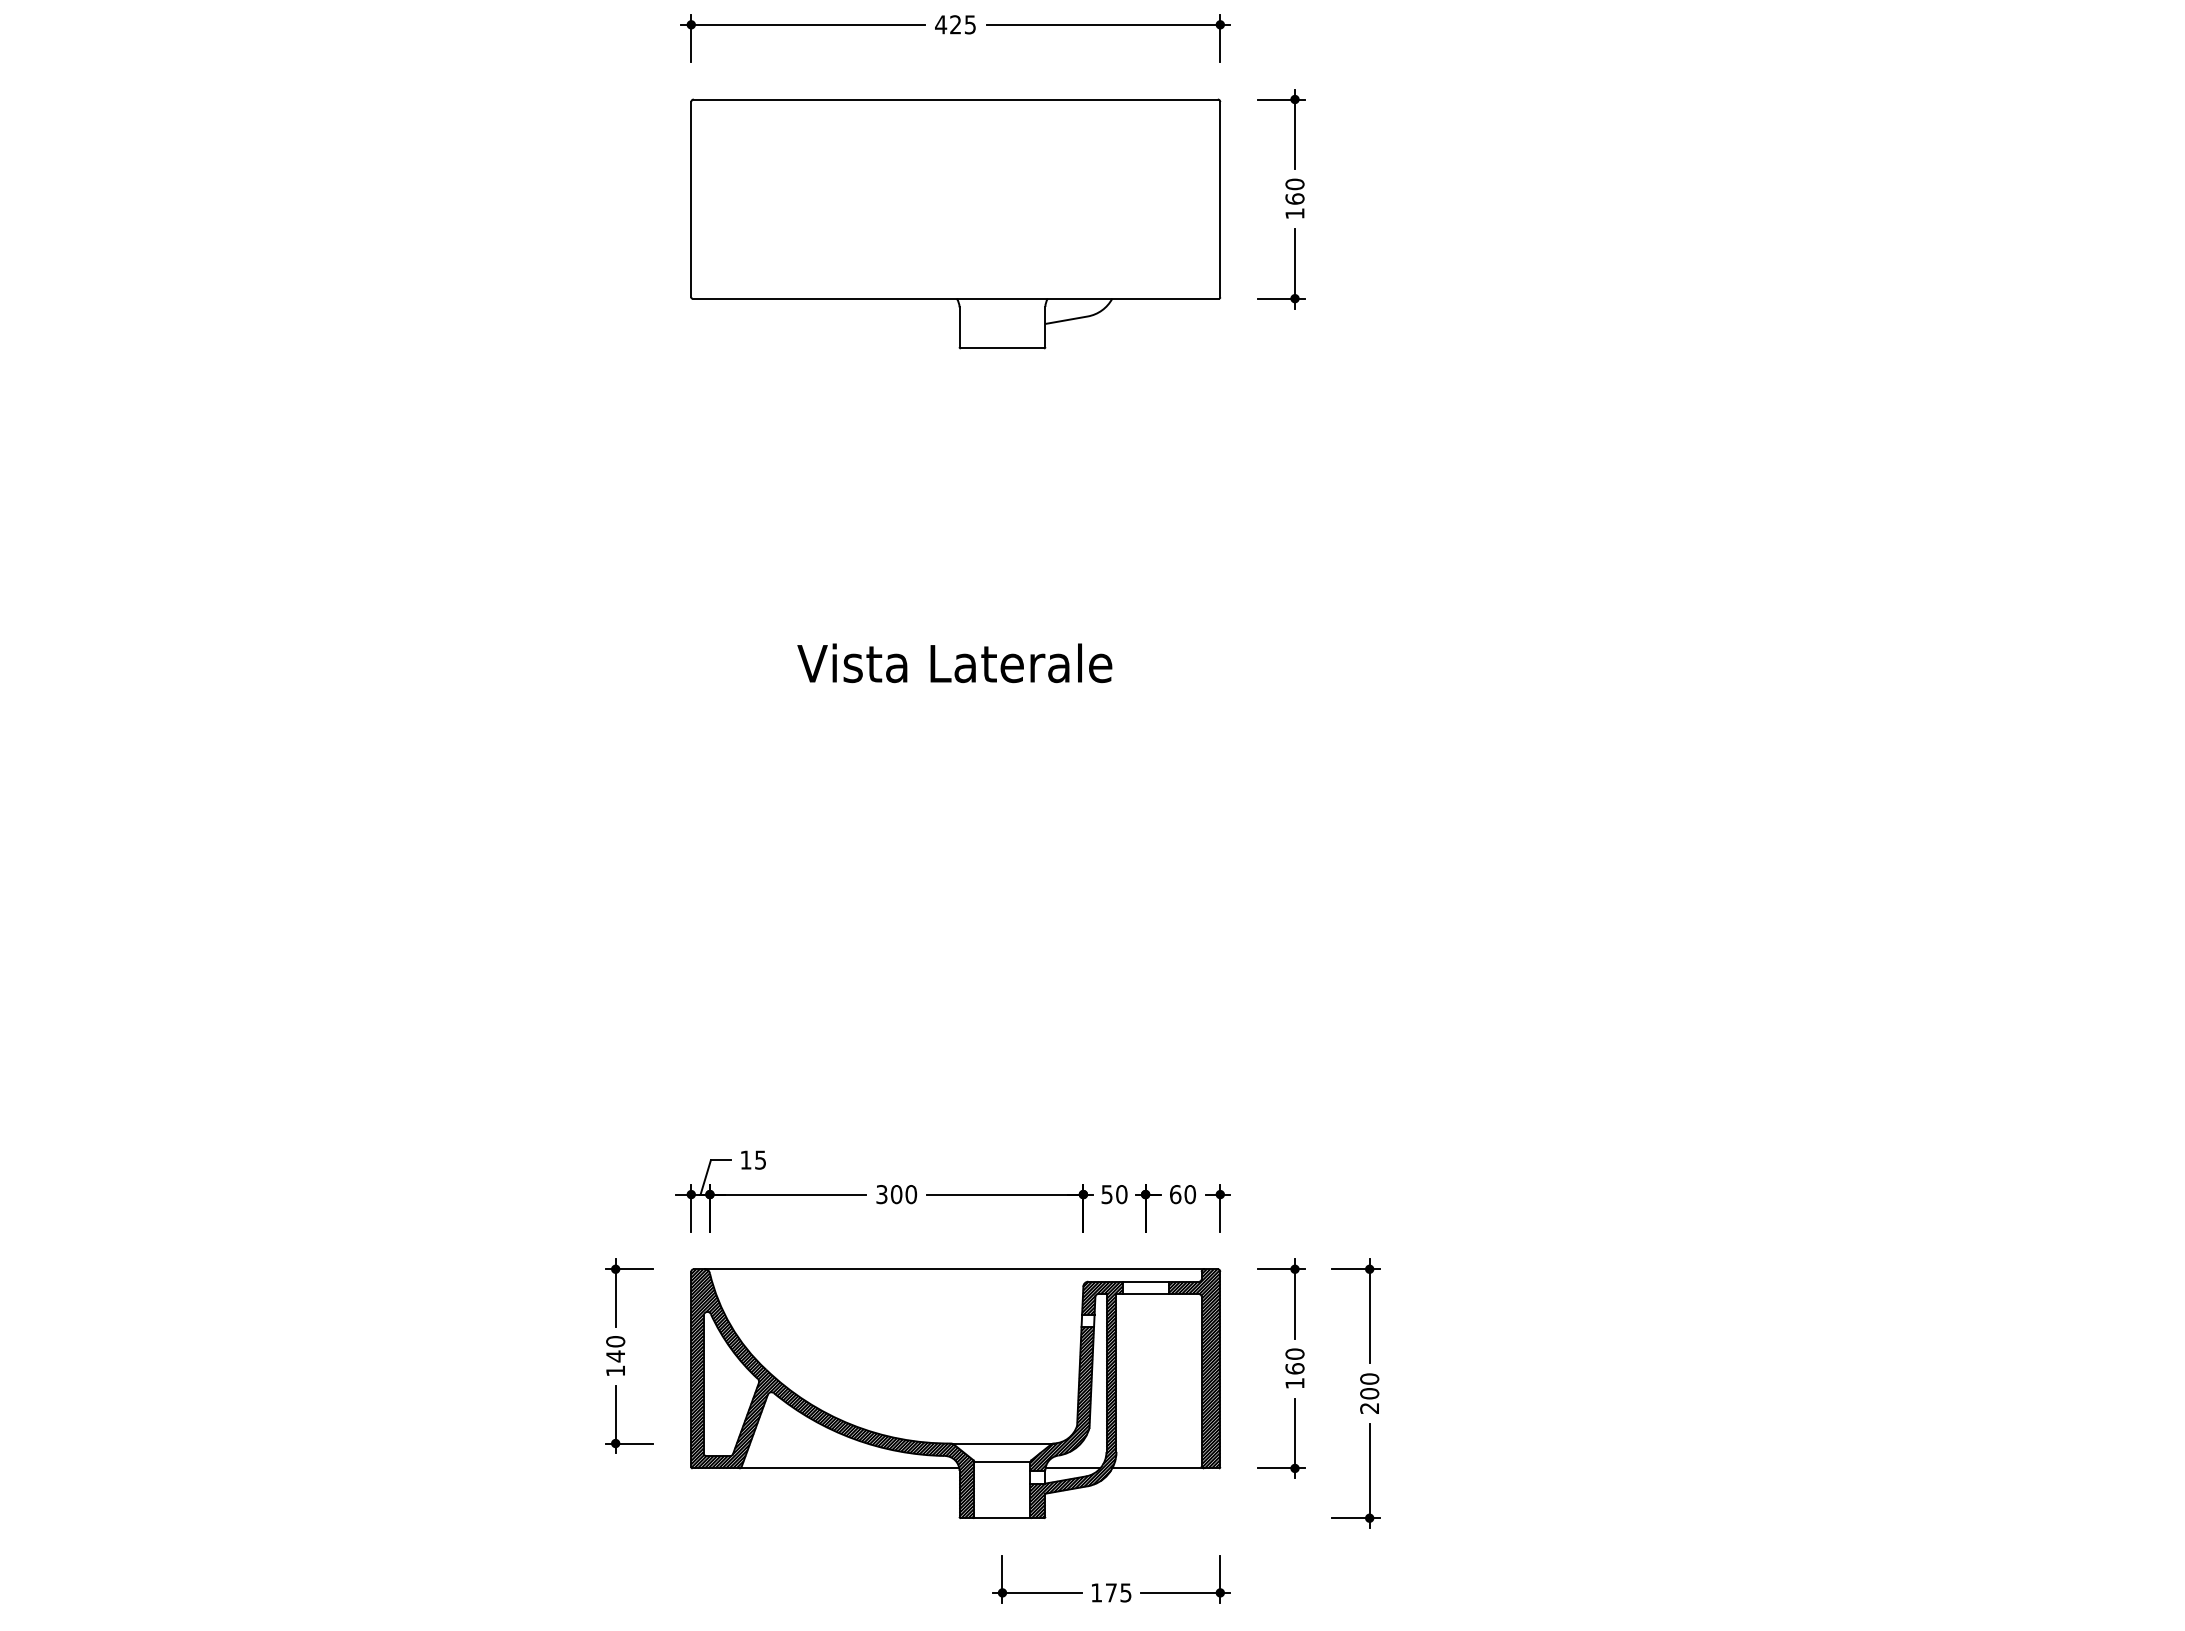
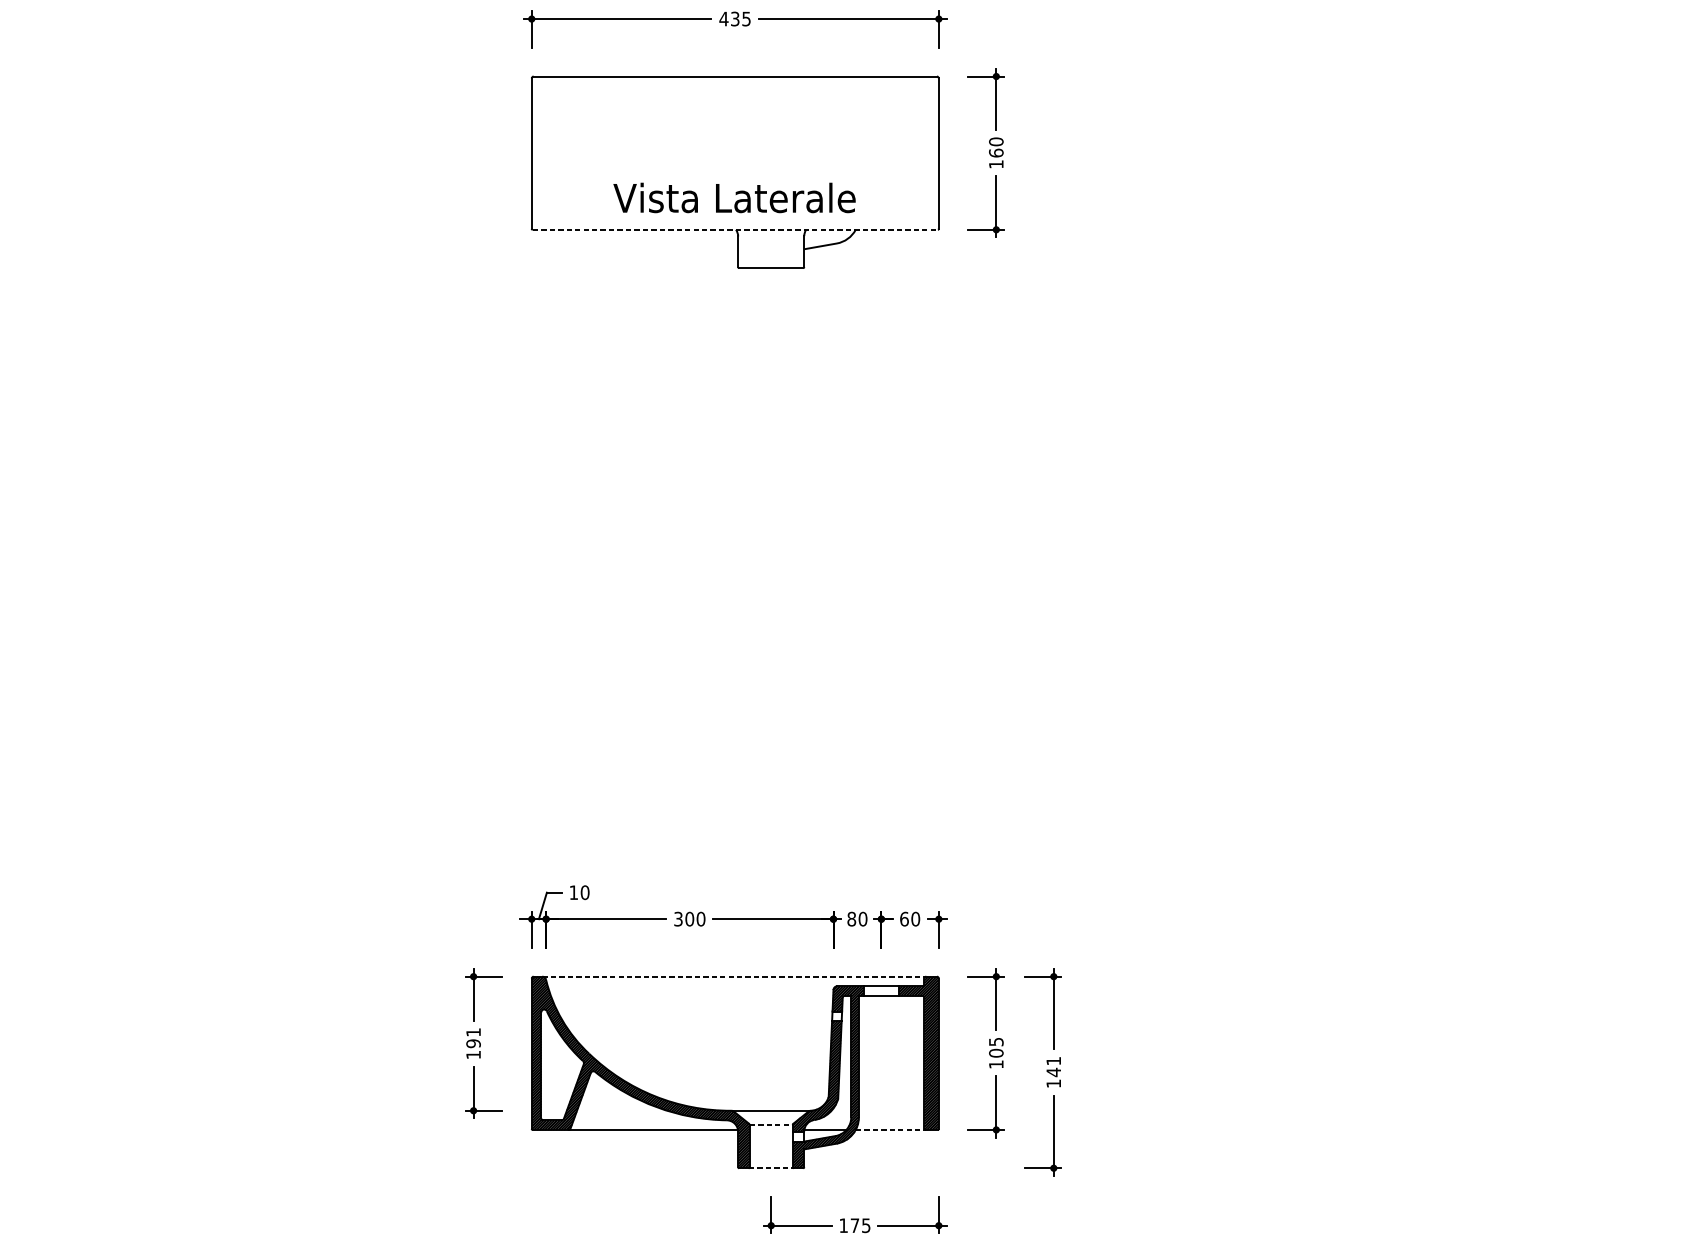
text: (955, 24) -> (735, 18), 425 -> 435
line: (956, 298) -> (735, 229), solid -> dashed
text: (954, 663) -> (734, 198), moved
text: (760, 1159) -> (585, 892), 15 -> 10
text: (1106, 1194) -> (851, 919), 50 -> 80
line: (954, 1269) -> (734, 976), solid -> dashed
text: (615, 1349) -> (473, 1038), 140 -> 191
text: (1294, 1361) -> (995, 1047), 160 -> 105
text: (1369, 1393) -> (1053, 1072), 200 -> 141
line: (1002, 1462) -> (771, 1125), solid -> dashed
line: (1158, 1468) -> (891, 1129), solid -> dashed
line: (1002, 1518) -> (771, 1168), solid -> dashed

